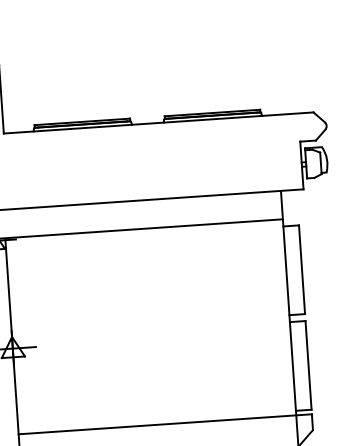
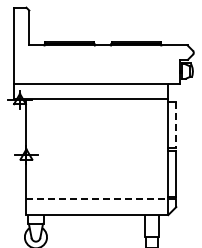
line: (302, 270) -> (176, 125), solid -> dashed
line: (165, 423) -> (101, 198), solid -> dashed

